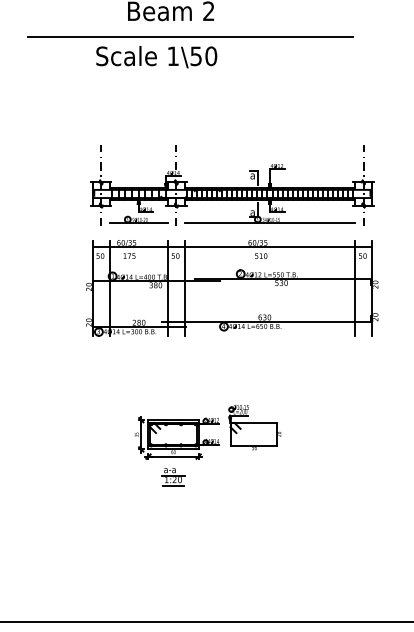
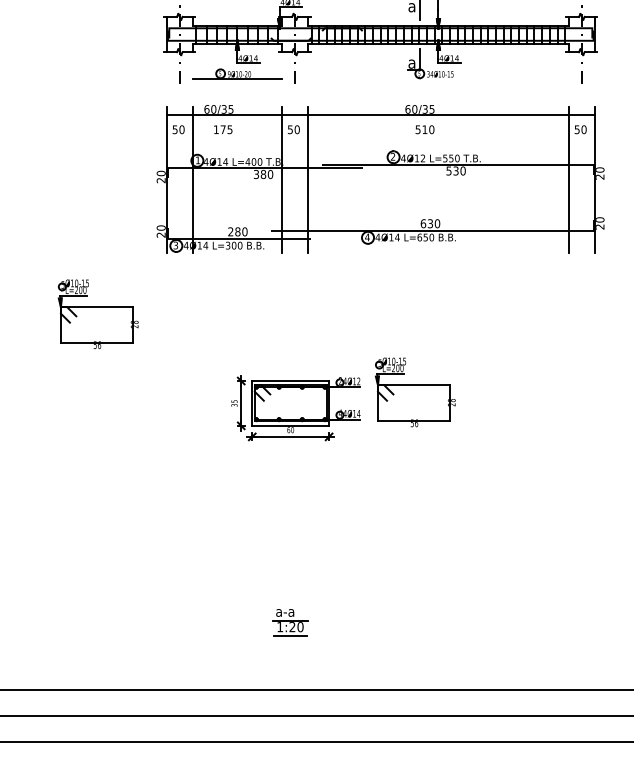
line: (269, 222) -> (437, 78), removed
part: (47, 376) -> (97, 314), added
part: (173, 477) -> (290, 623), moved

